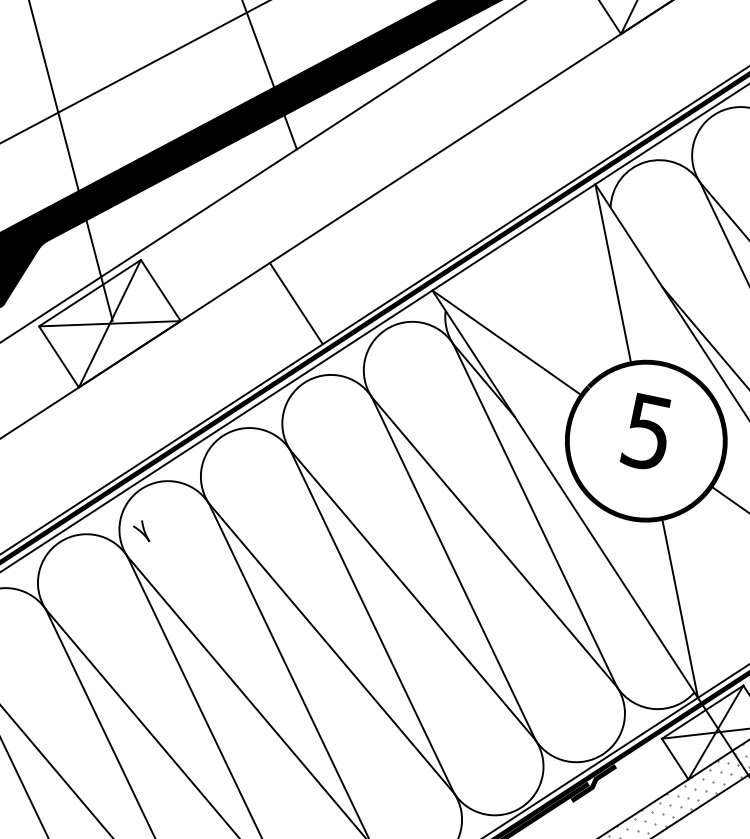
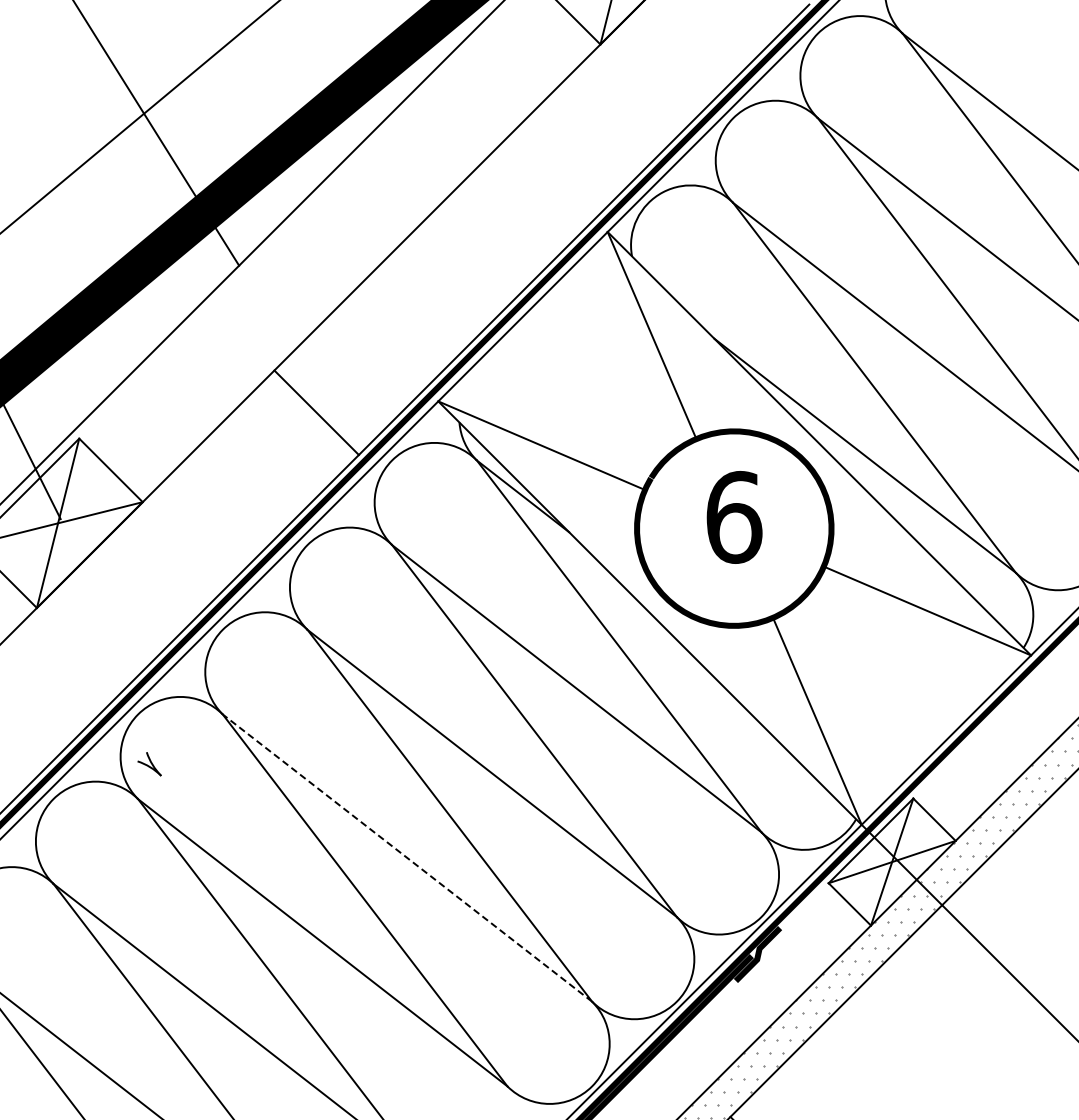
line: (296, 303) -> (316, 412), moved
text: (648, 432) -> (734, 517), 5 -> 6
line: (331, 648) -> (407, 858), solid -> dashed

